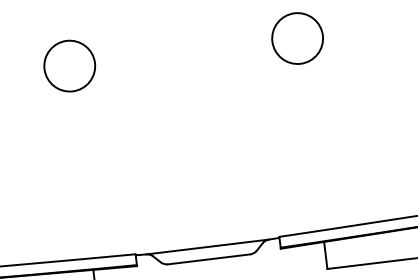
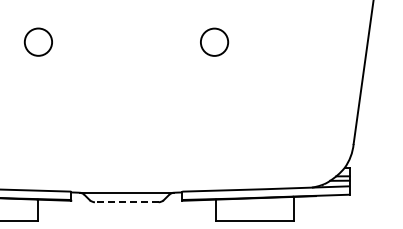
circle: (297, 37) -> (214, 41), size x0.7
circle: (69, 65) -> (38, 41), size x0.7
line: (208, 259) -> (126, 202), solid -> dashed

